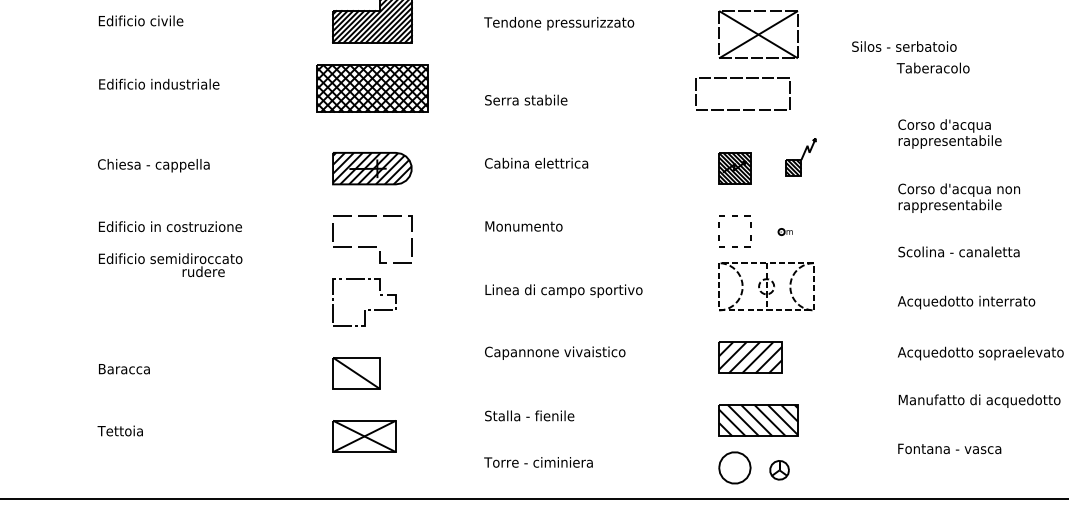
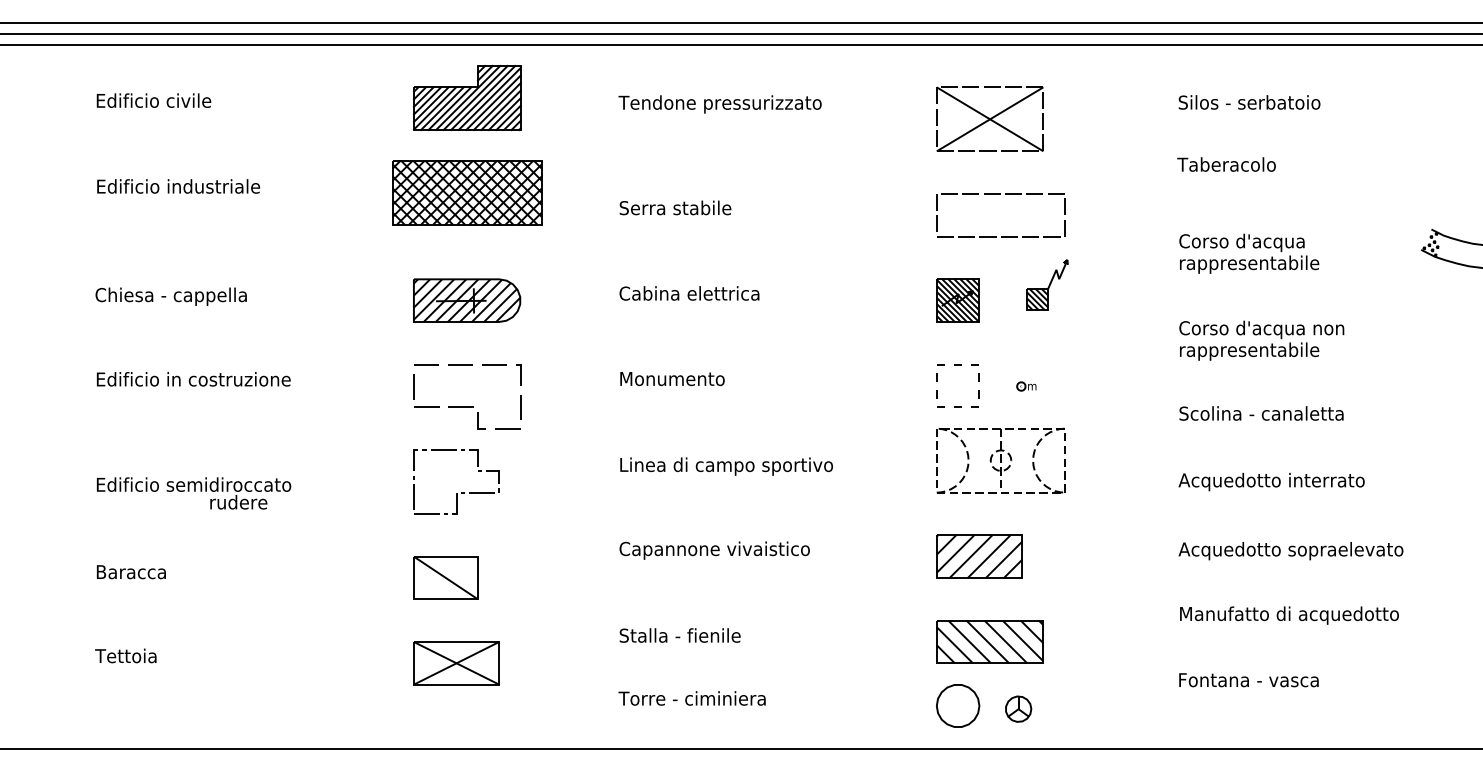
text: (904, 46) -> (1249, 102), moved
part: (742, 78) -> (1000, 194), moved
text: (171, 265) -> (194, 493), moved

